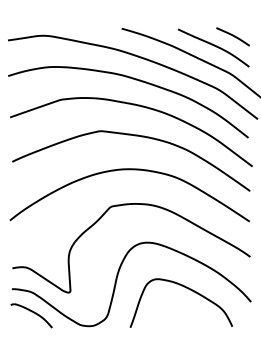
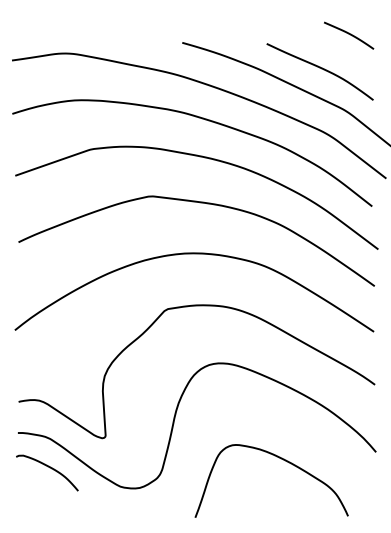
curve: (232, 36) -> (348, 35), moved
curve: (186, 288) -> (279, 458), moved

